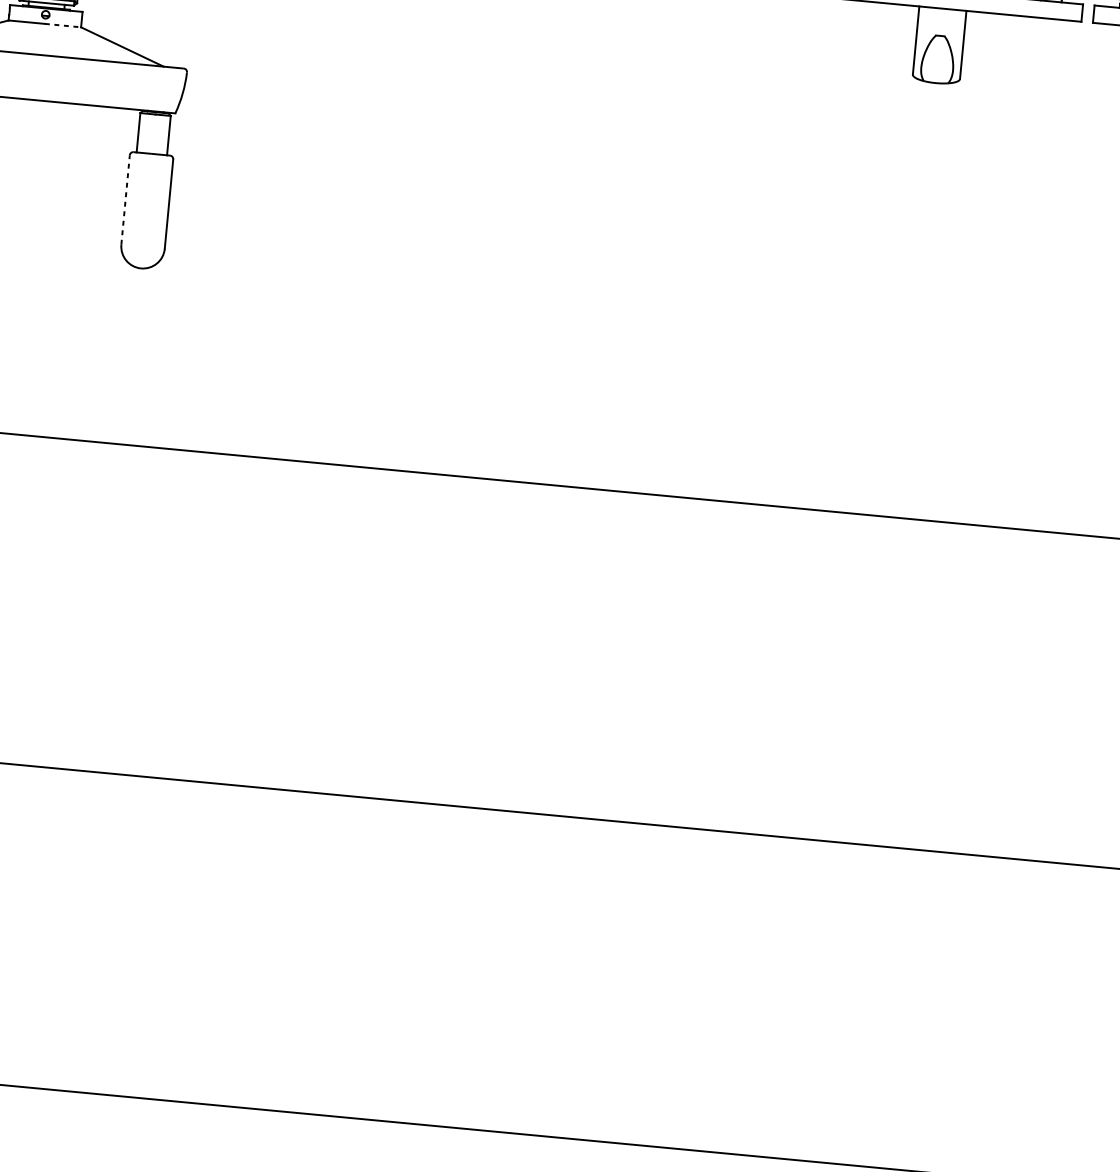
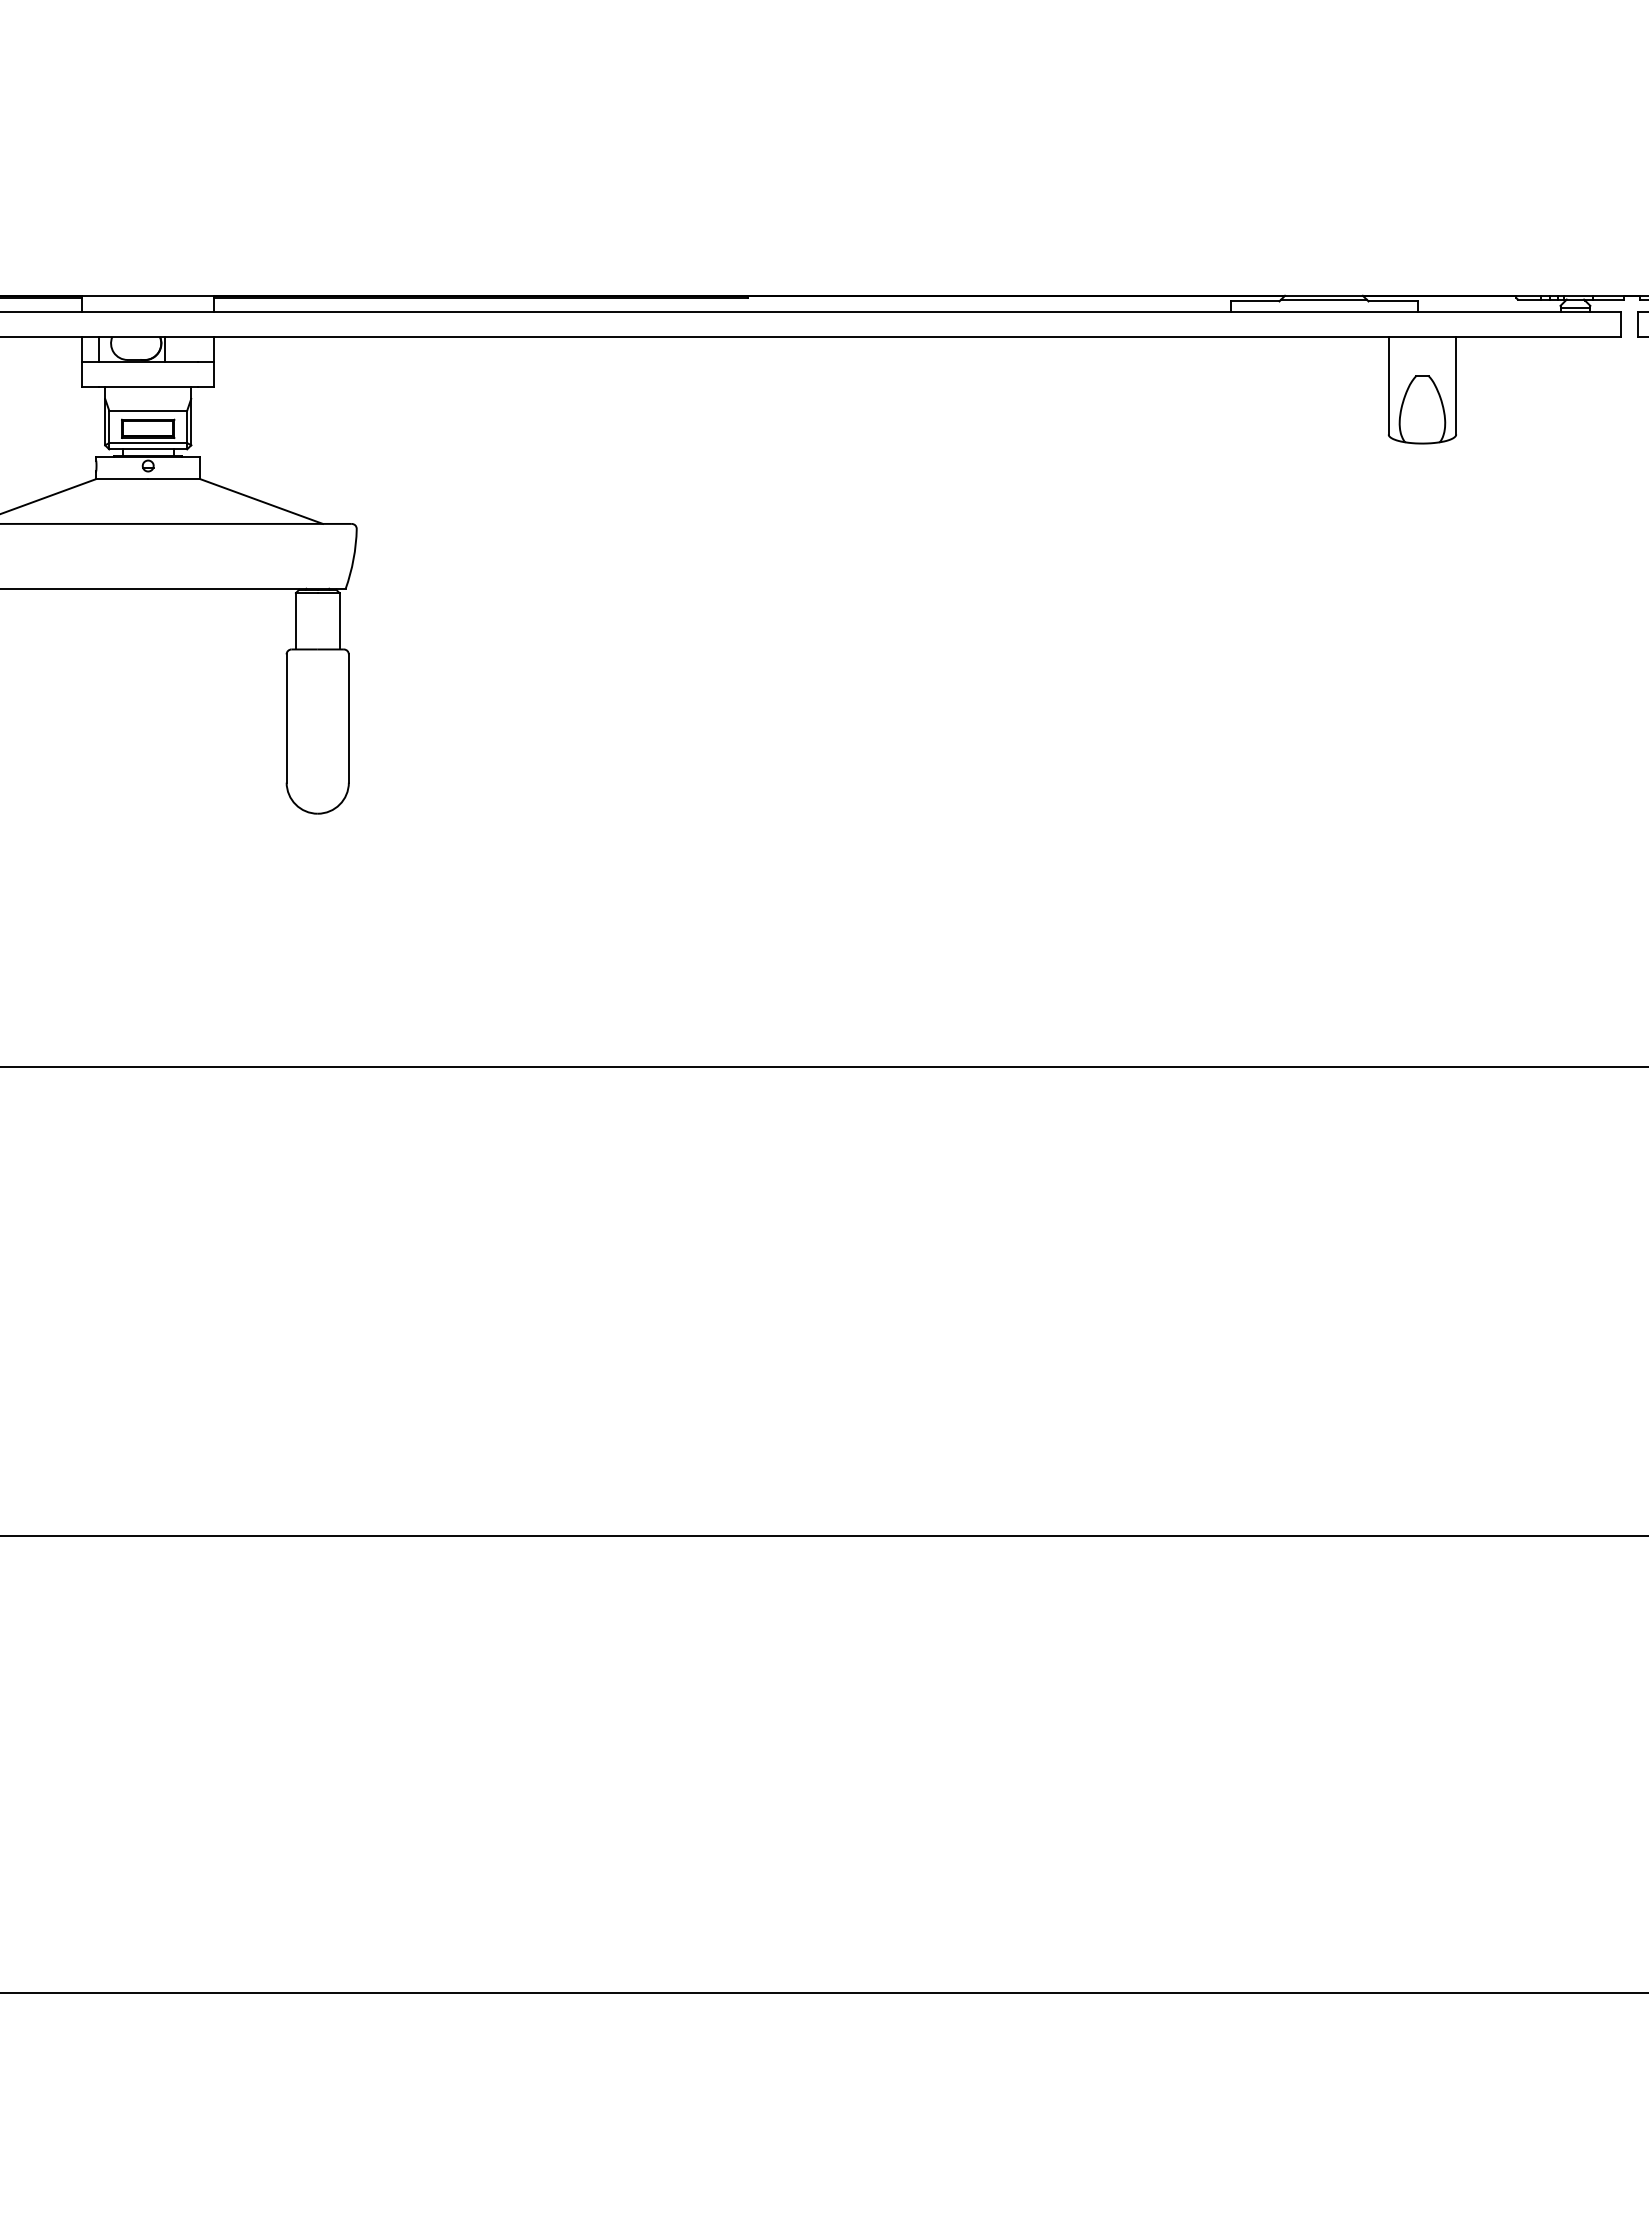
line: (63, 25) -> (174, 479), dashed -> solid
line: (125, 199) -> (286, 718), dashed -> solid

